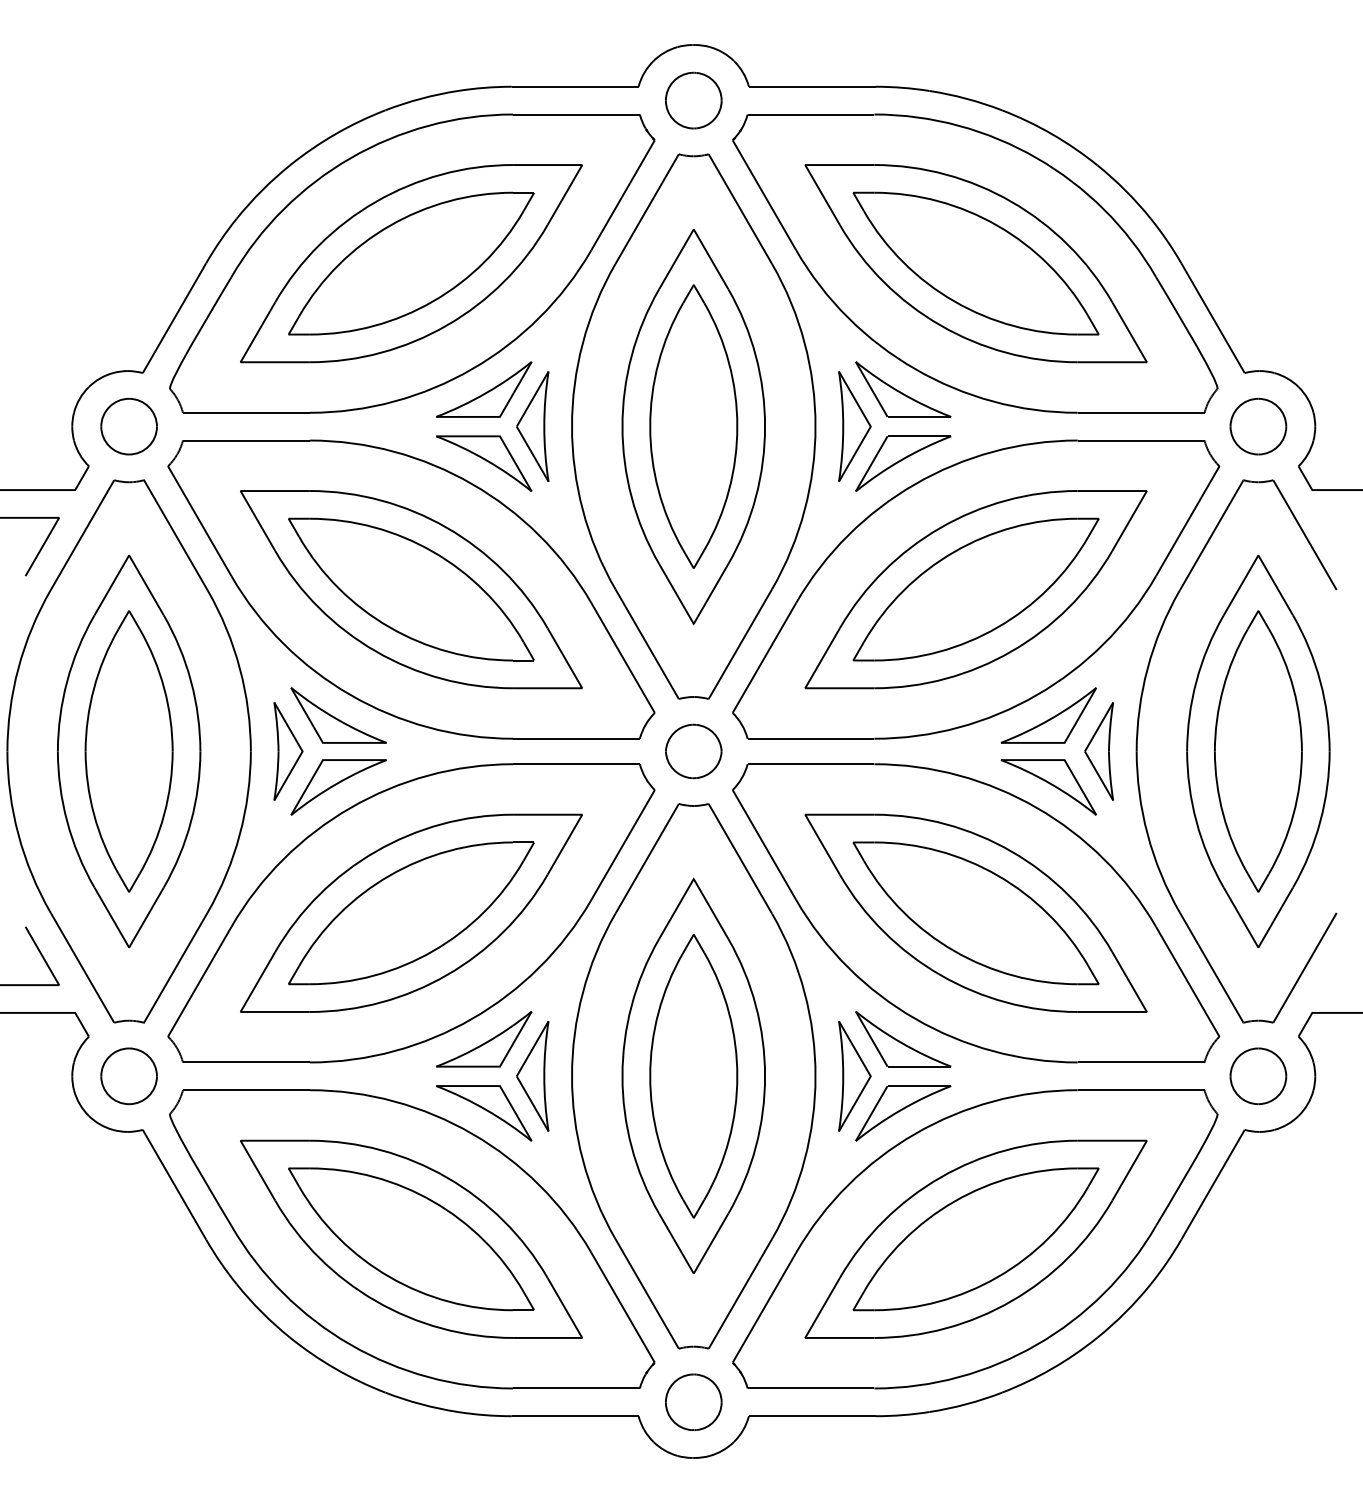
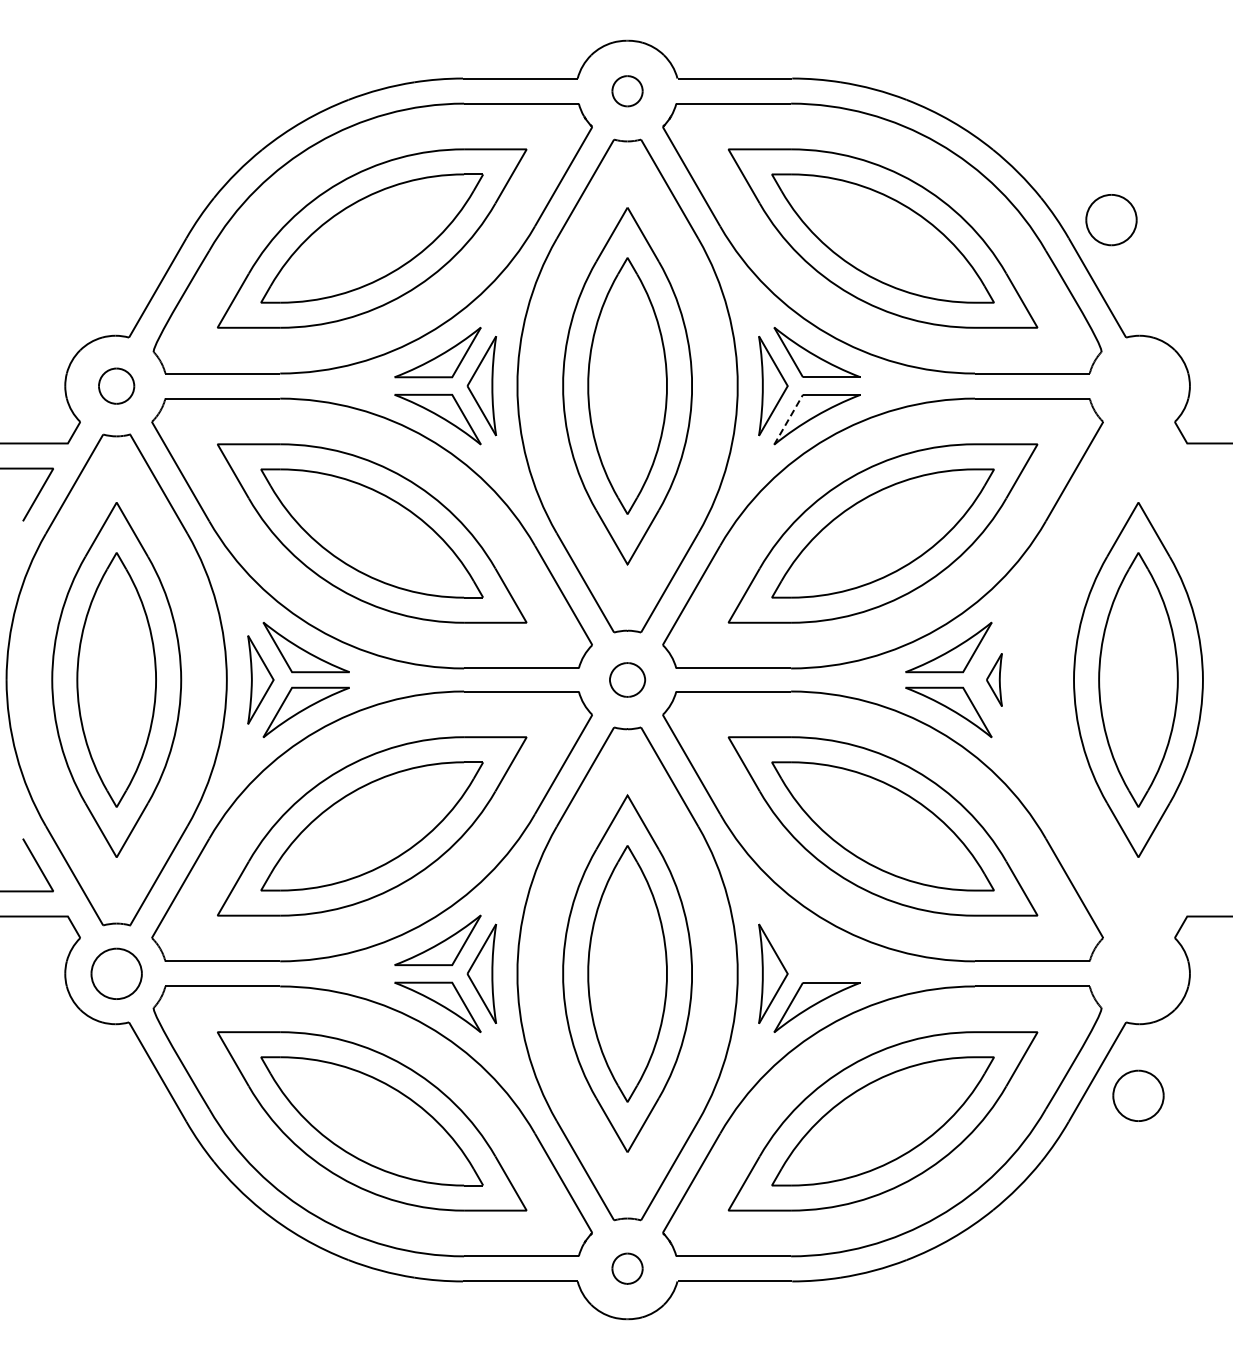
part: (693, 101) -> (627, 91), size x0.6
part: (128, 427) -> (116, 386), size x0.7
part: (1258, 427) -> (1111, 220), moved
line: (871, 463) -> (788, 419), solid -> dashed
part: (693, 750) -> (627, 679), size x0.7
part: (1099, 750) -> (994, 679), size x0.6
part: (1137, 750) -> (1029, 679), removed
part: (902, 1038) -> (816, 939), removed
part: (1258, 1075) -> (1138, 1095), moved
part: (693, 1401) -> (627, 1268), size x0.6

